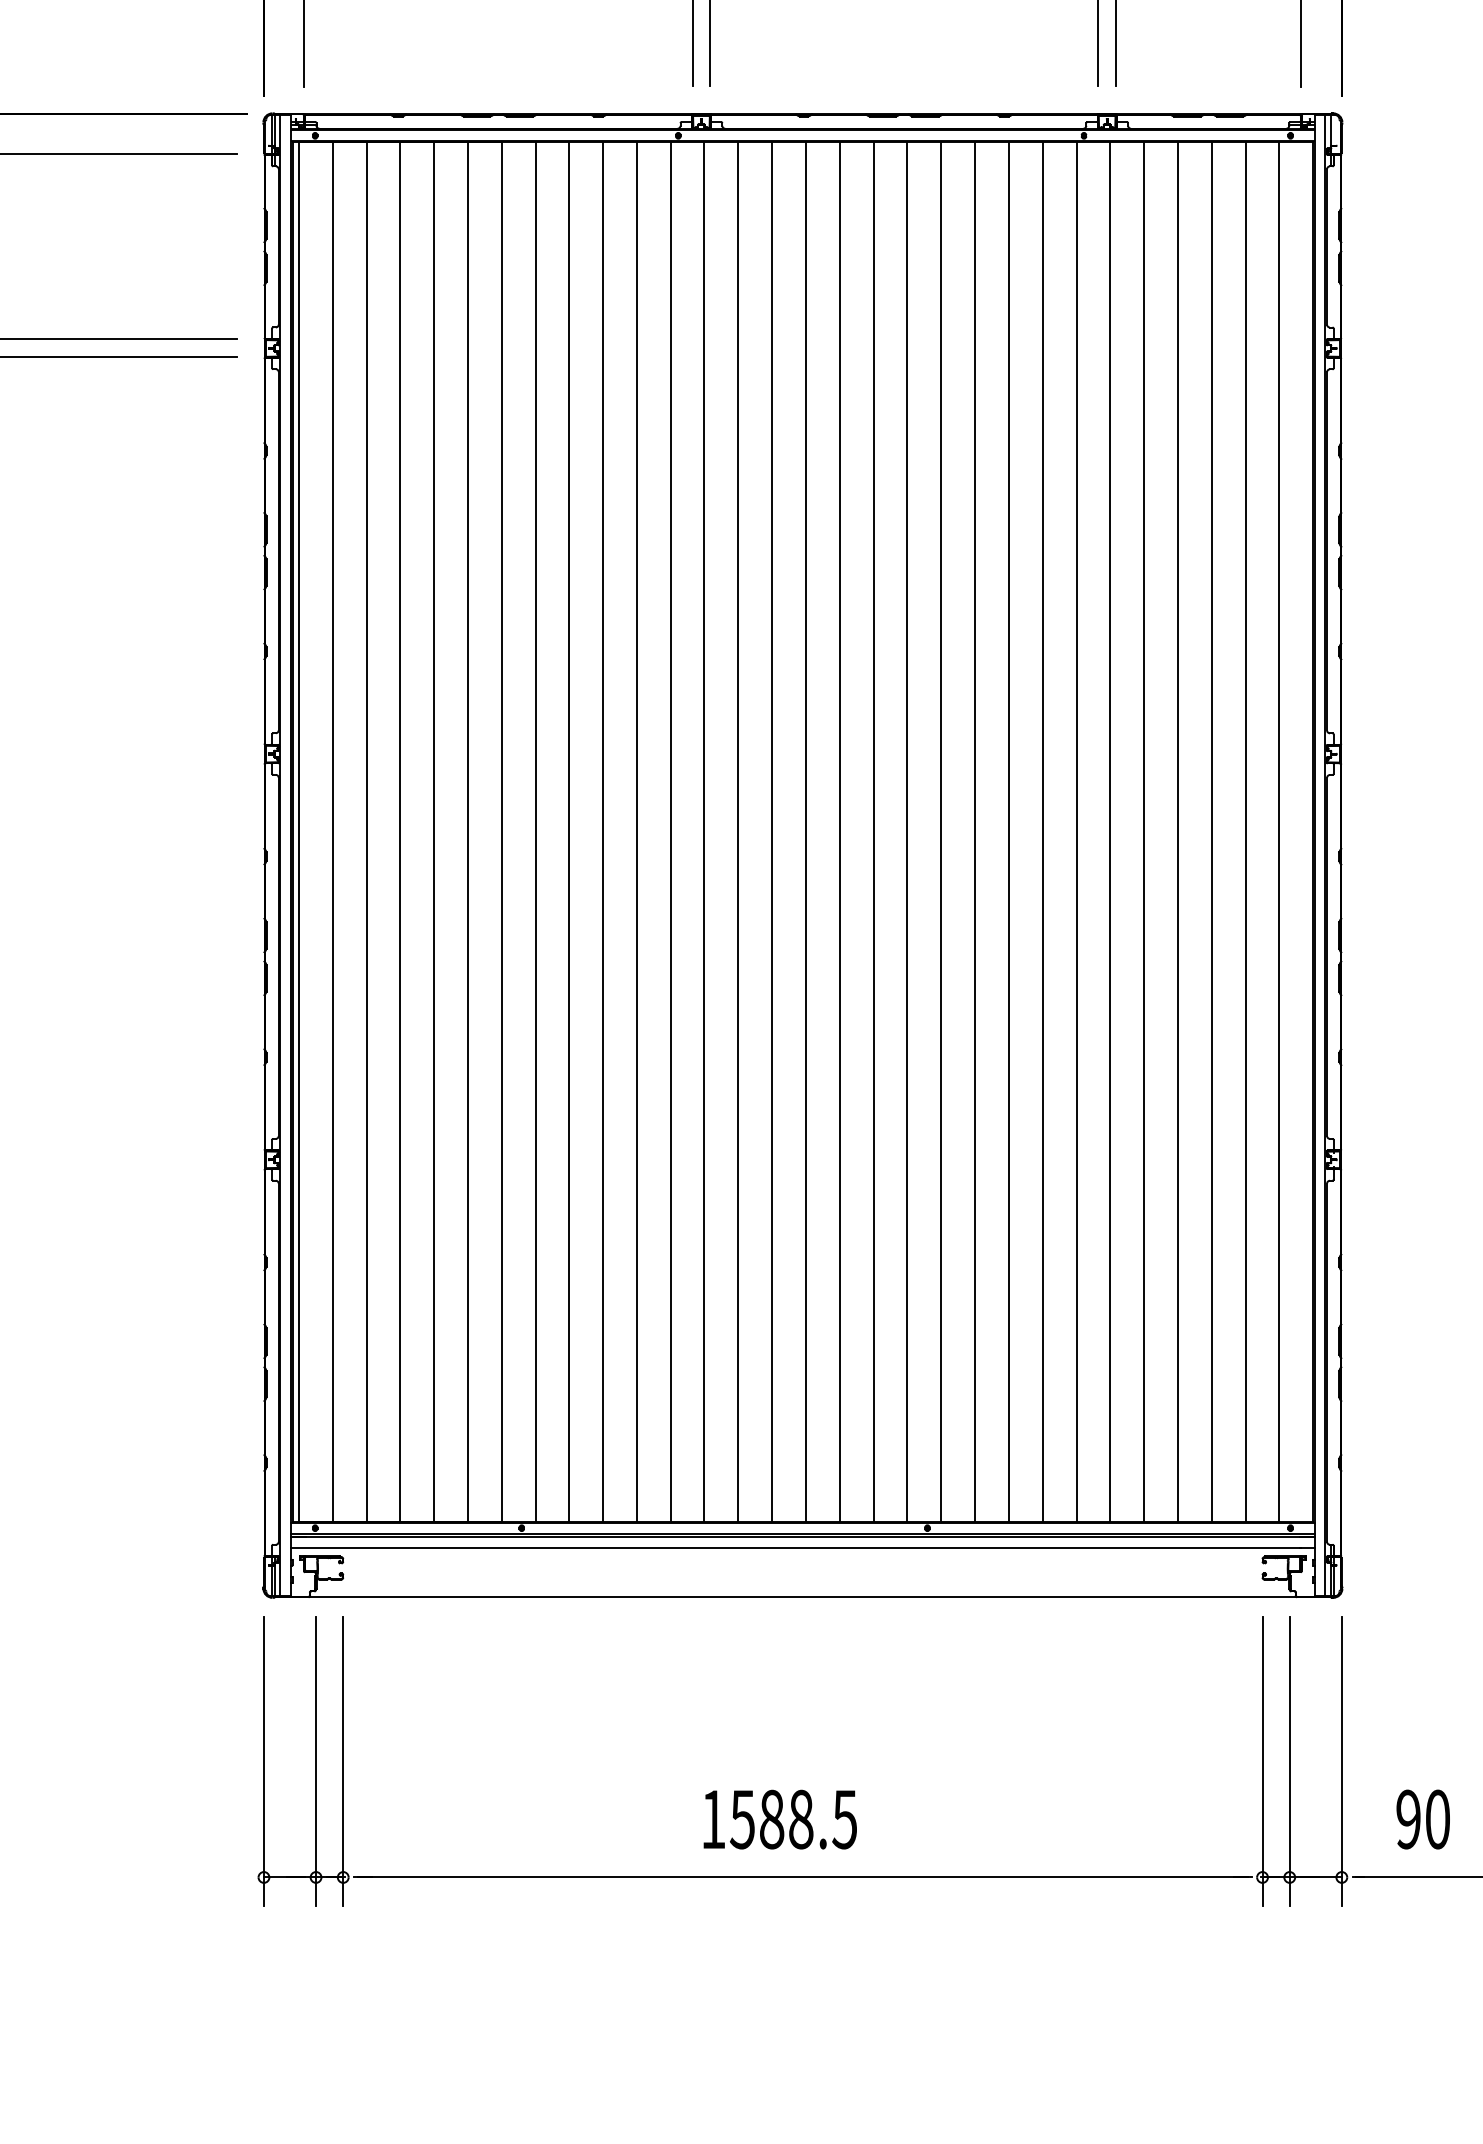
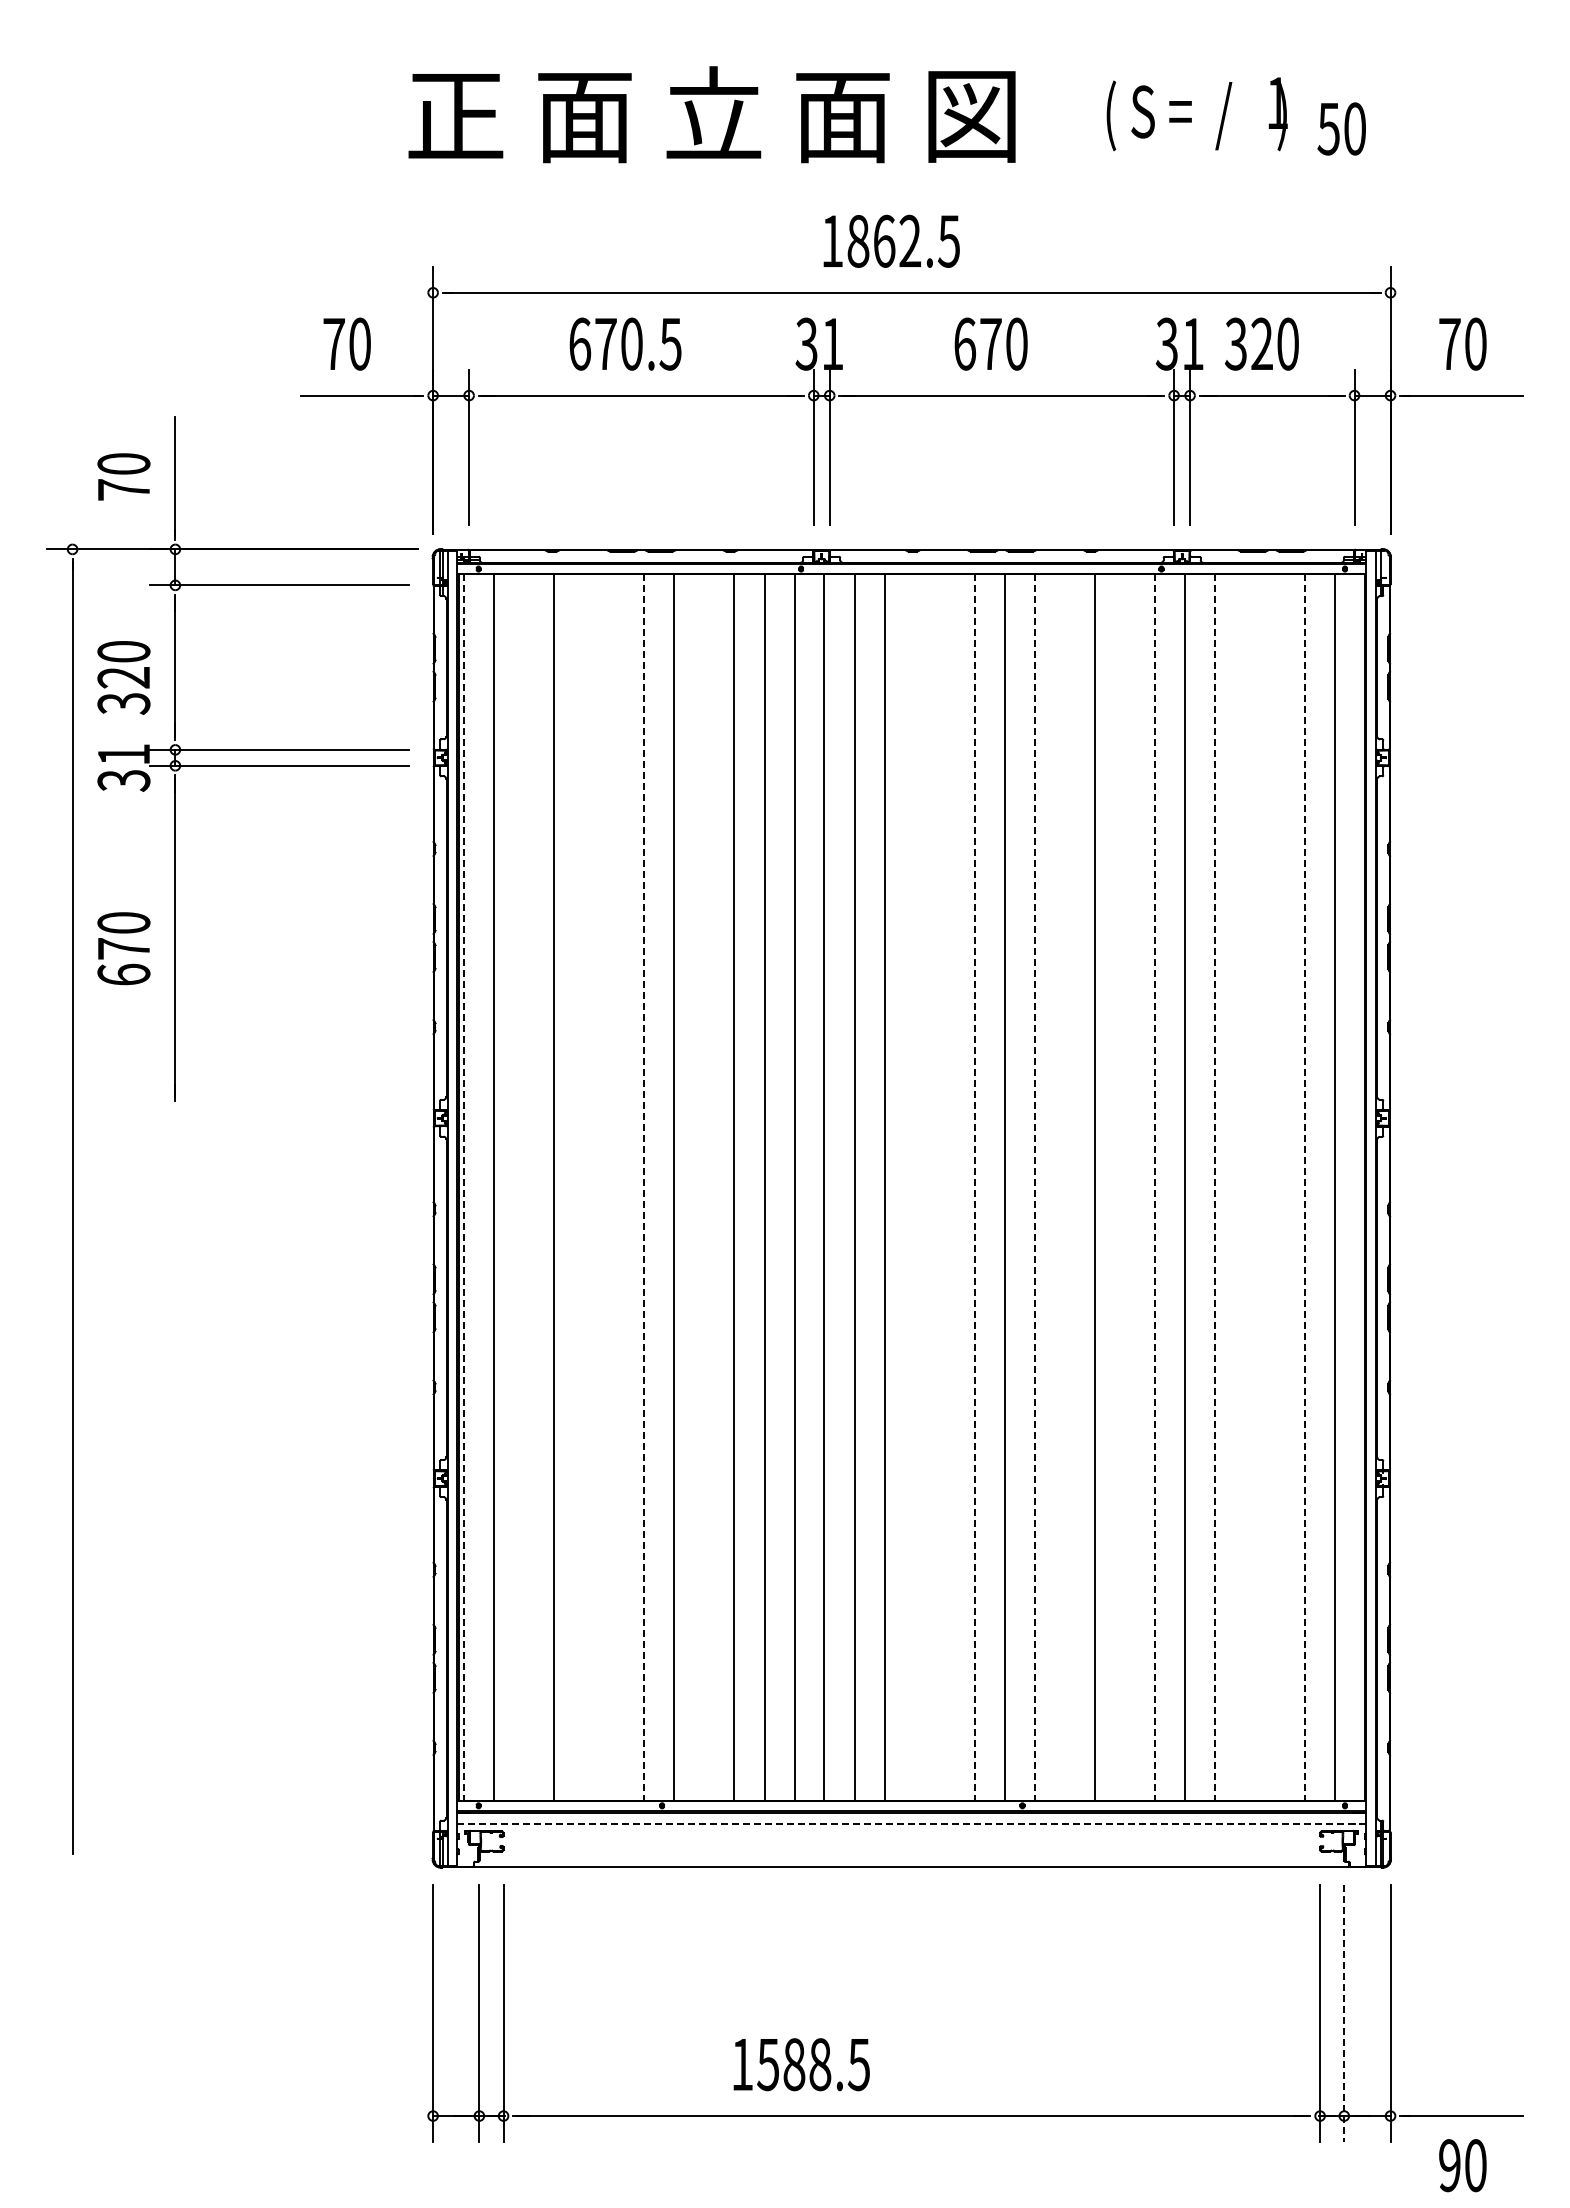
line: (299, 832) -> (464, 1187), solid -> dashed
line: (366, 832) -> (524, 1187), removed
line: (434, 832) -> (584, 1187), removed
line: (468, 832) -> (614, 1187), removed
line: (501, 832) -> (644, 1187), solid -> dashed
line: (569, 832) -> (704, 1187), removed
line: (805, 832) -> (914, 1187), removed
line: (839, 832) -> (944, 1187), removed
line: (873, 832) -> (974, 1187), solid -> dashed
line: (940, 832) -> (1034, 1187), solid -> dashed
line: (974, 832) -> (1064, 1187), removed
line: (1042, 832) -> (1124, 1187), removed
line: (1076, 832) -> (1154, 1187), solid -> dashed
line: (1143, 832) -> (1214, 1187), solid -> dashed
line: (1177, 832) -> (1244, 1187), removed
line: (1211, 832) -> (1274, 1187), removed
line: (1246, 832) -> (1305, 1187), solid -> dashed
line: (802, 1548) -> (911, 1823), solid -> dashed
line: (1289, 1761) -> (1344, 2013), solid -> dashed
text: (780, 1819) -> (801, 2064), moved
text: (1422, 1819) -> (1462, 2165), moved

